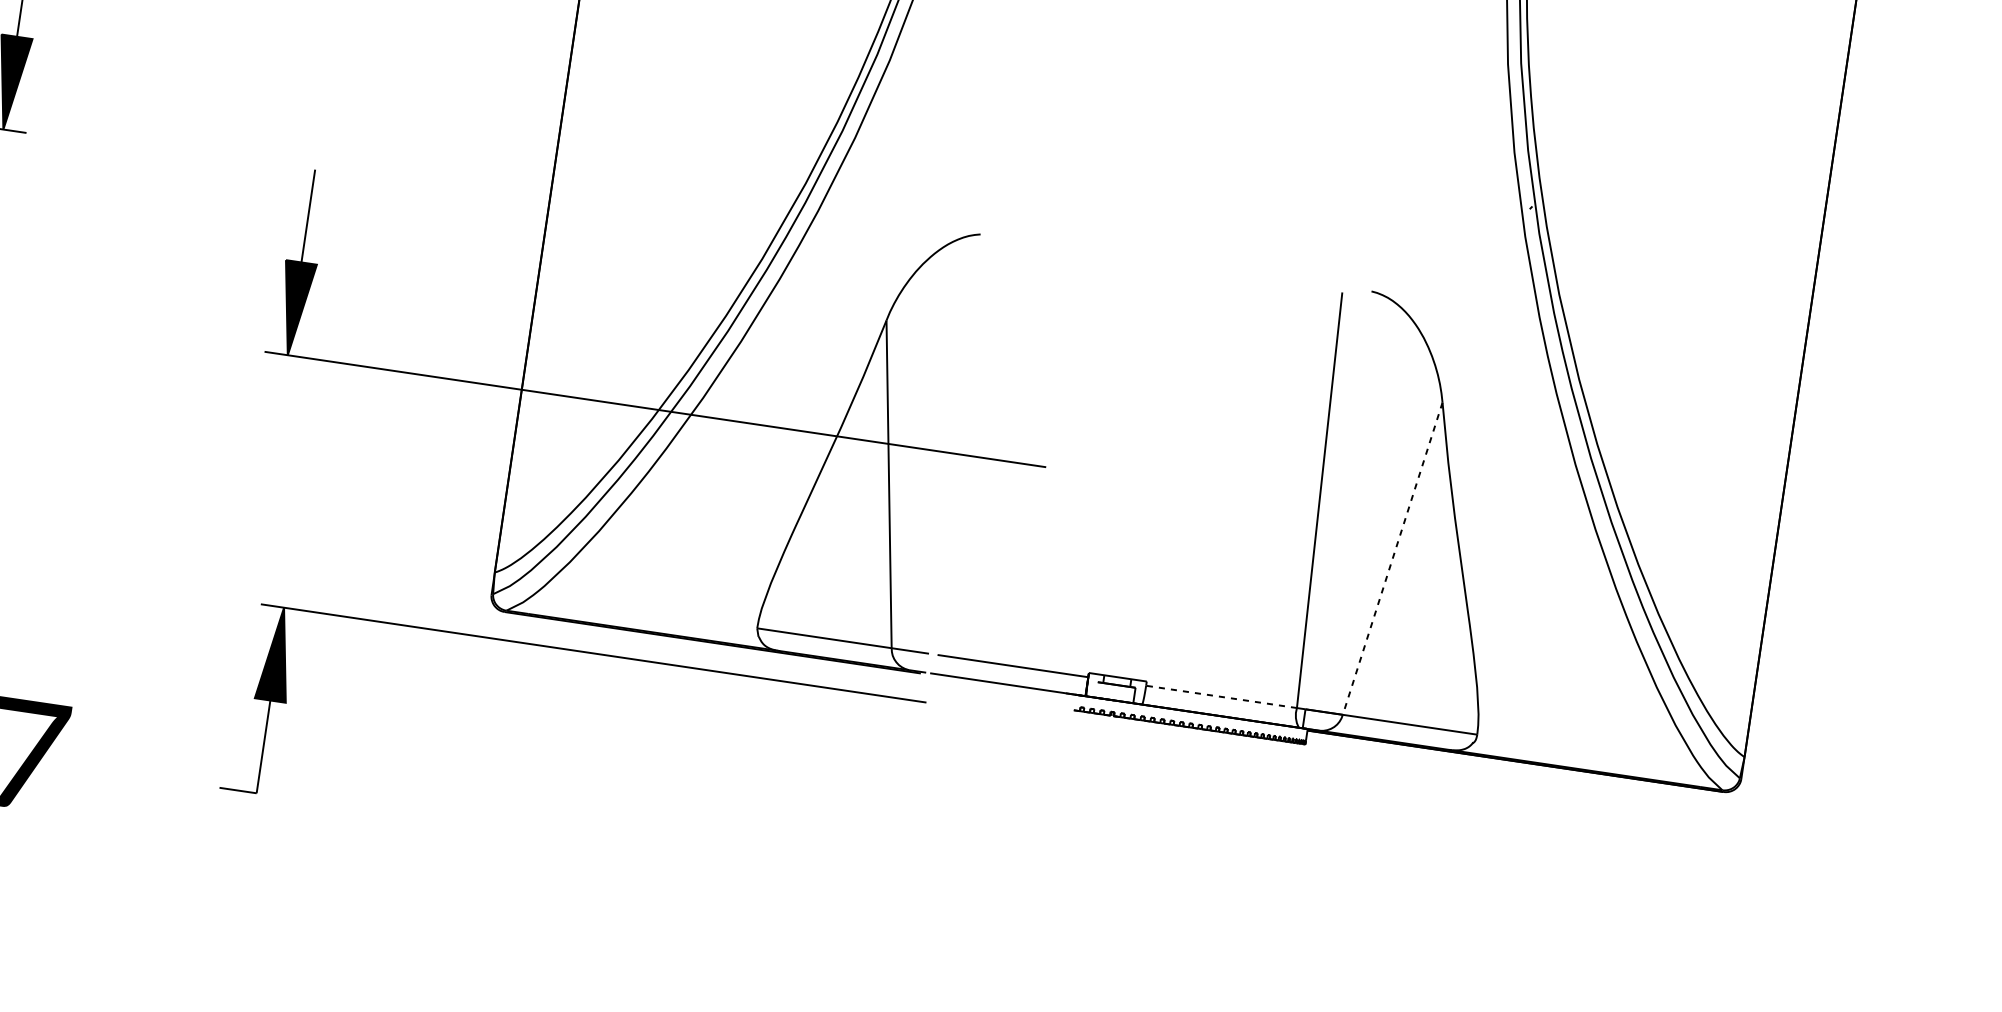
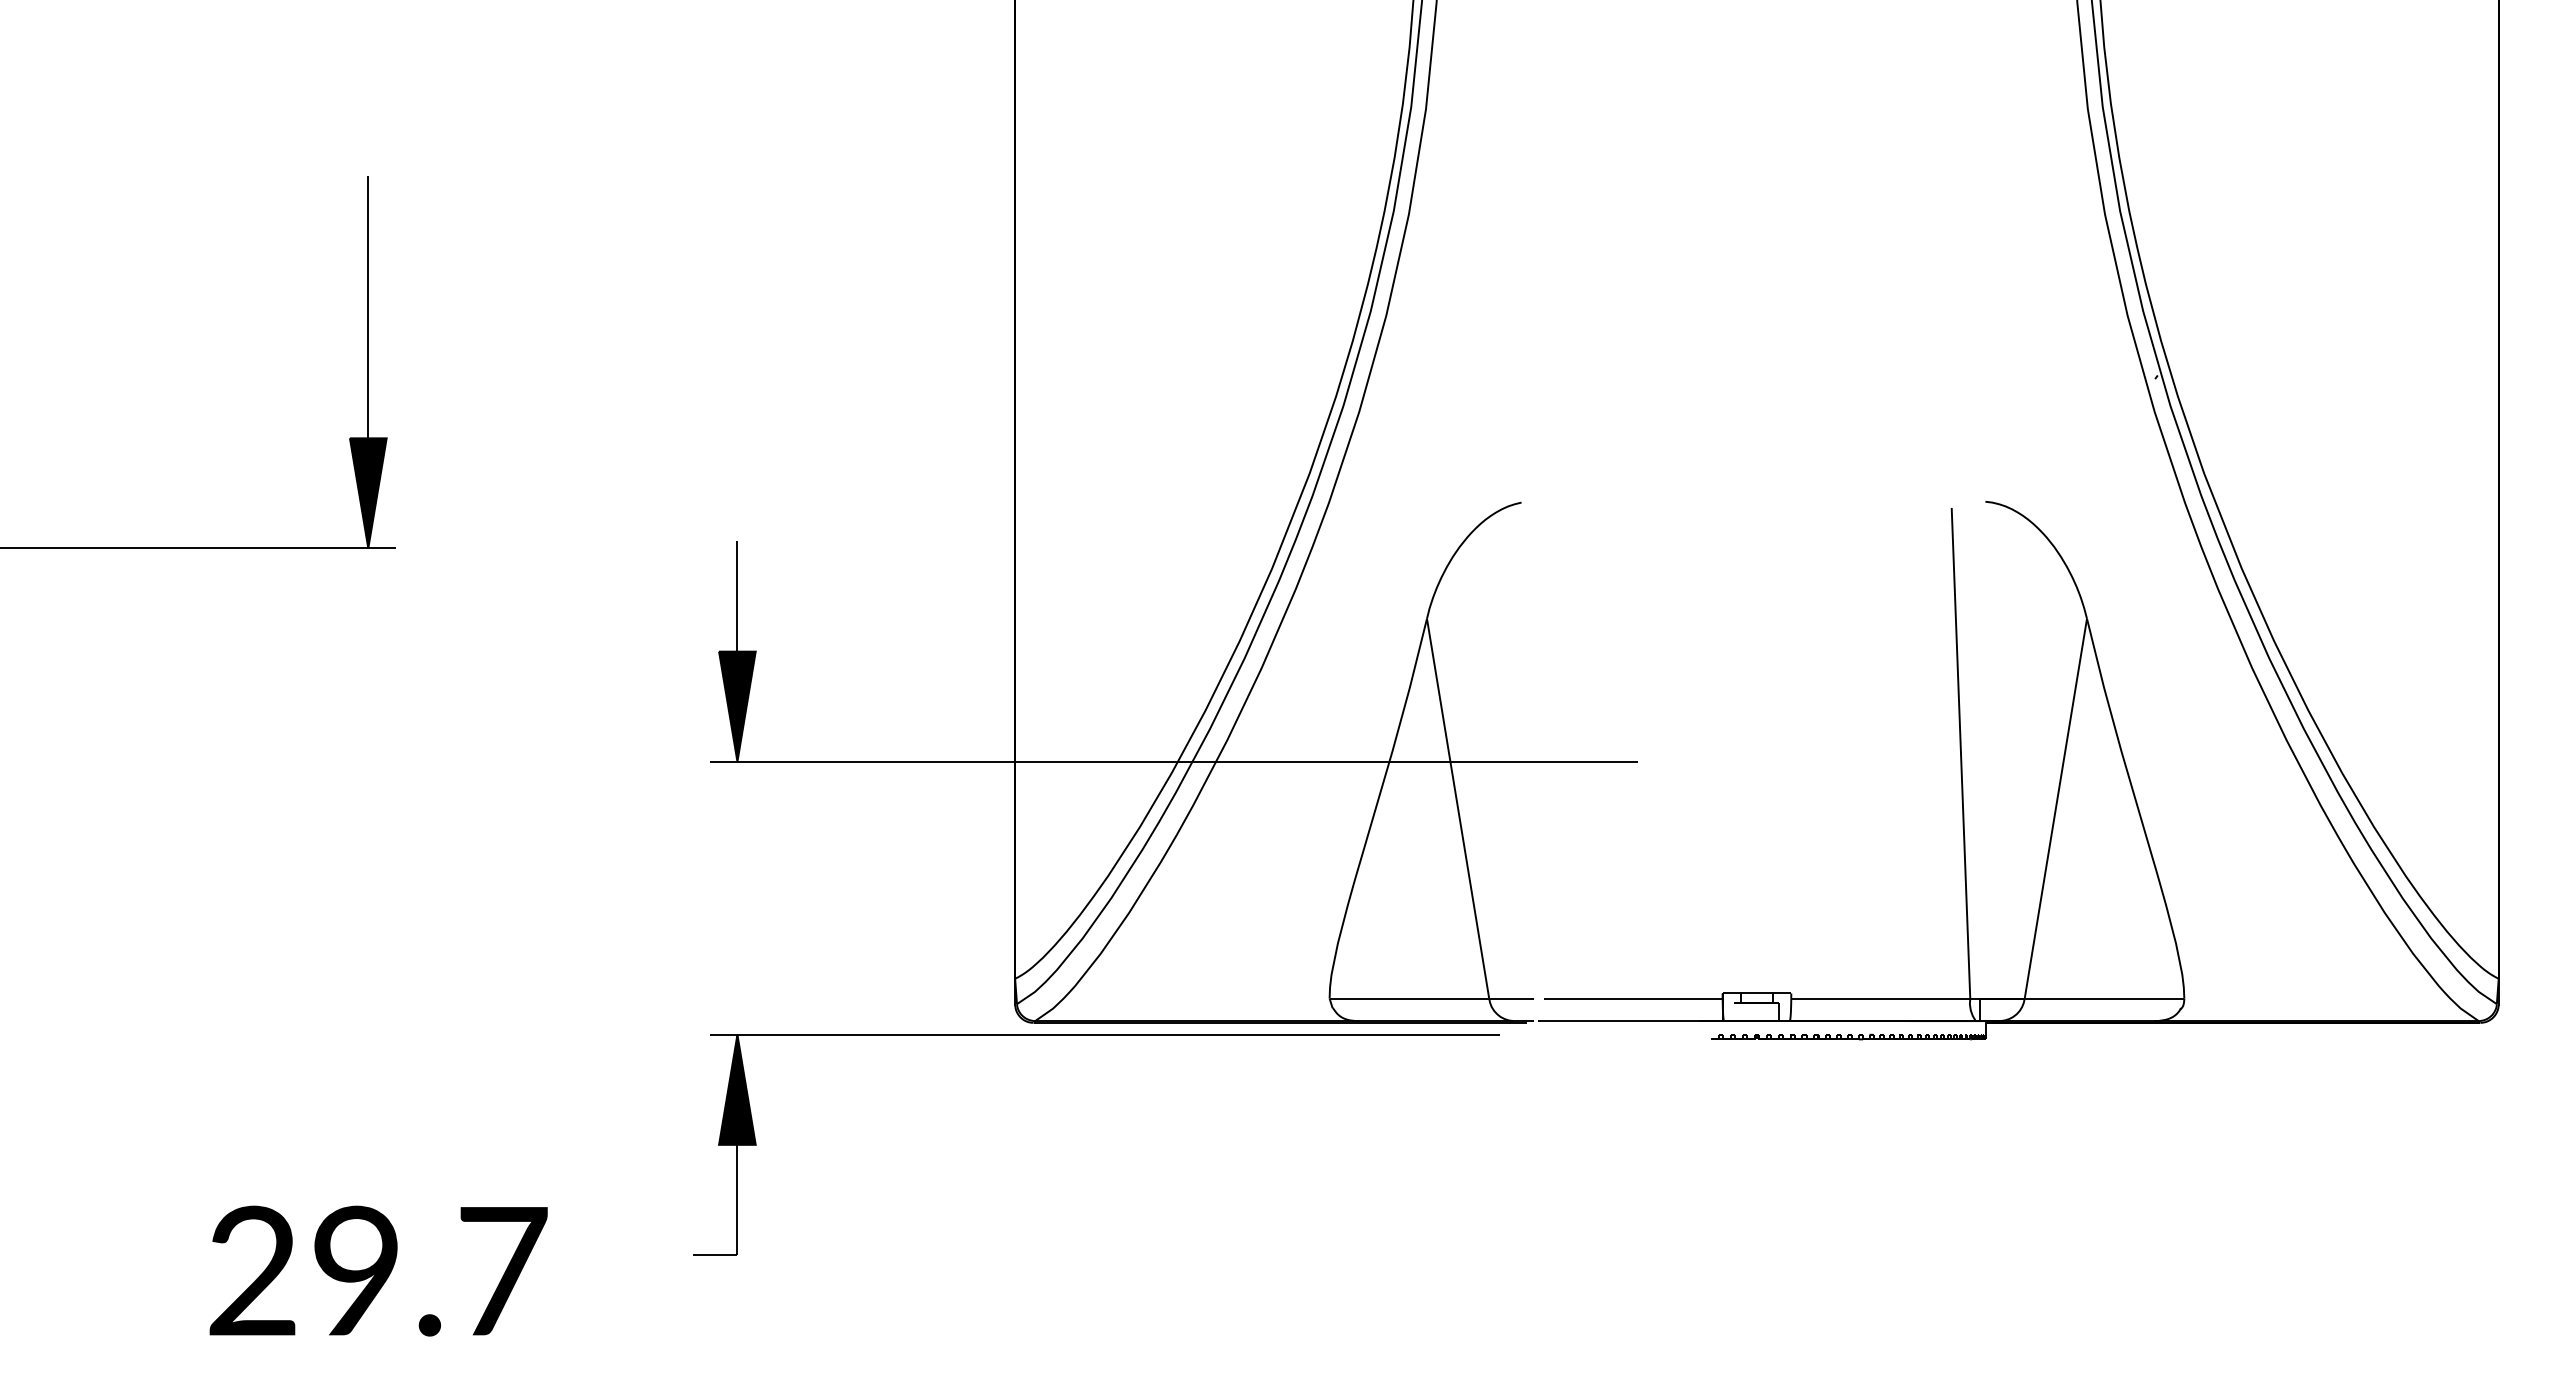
line: (1392, 559) -> (2055, 809), dashed -> solid
part: (586, 653) -> (1096, 1035), moved
line: (1221, 696) -> (1880, 998), dashed -> solid

